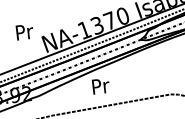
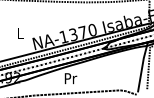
text: (24, 32) -> (20, 33), Pr -> L

